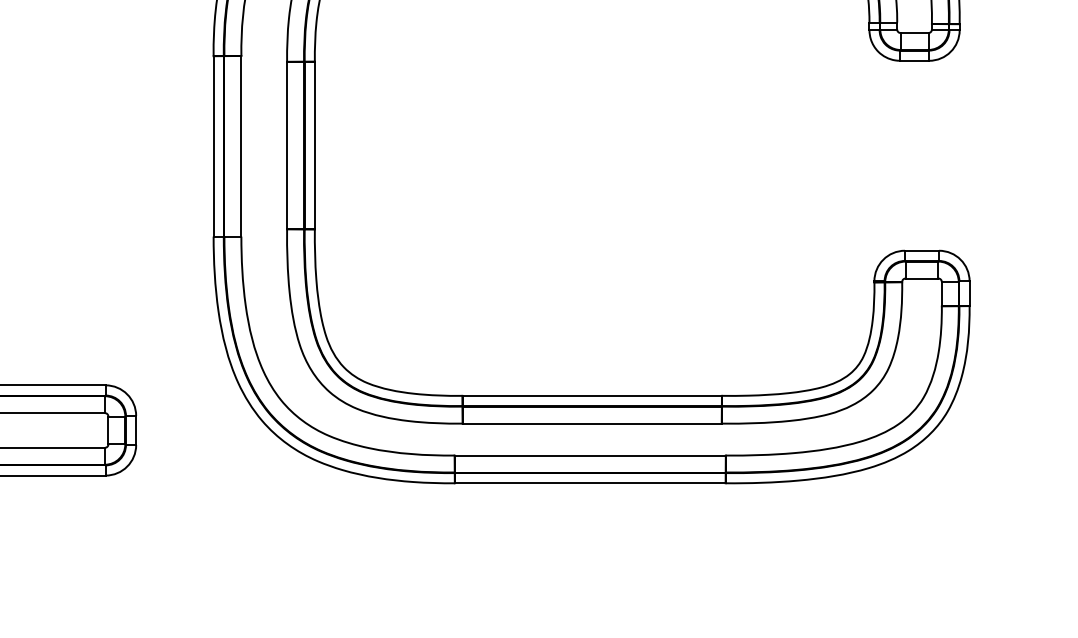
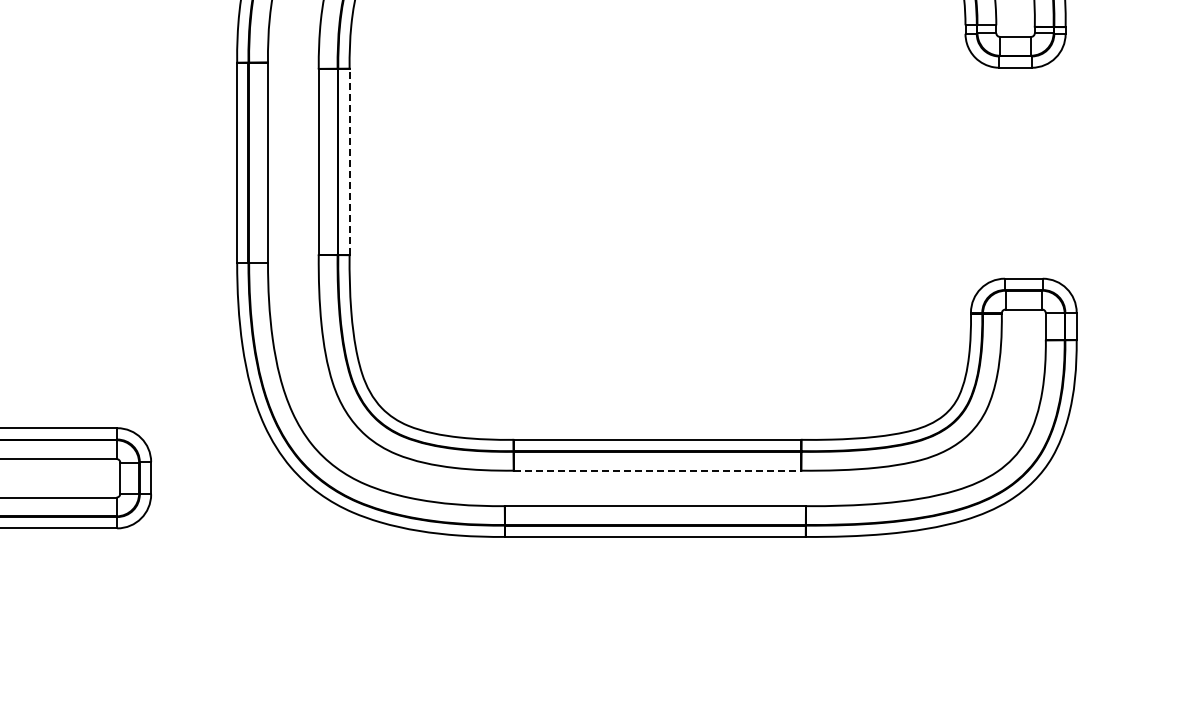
line: (314, 145) -> (349, 161), solid -> dashed
line: (592, 423) -> (657, 470), solid -> dashed

